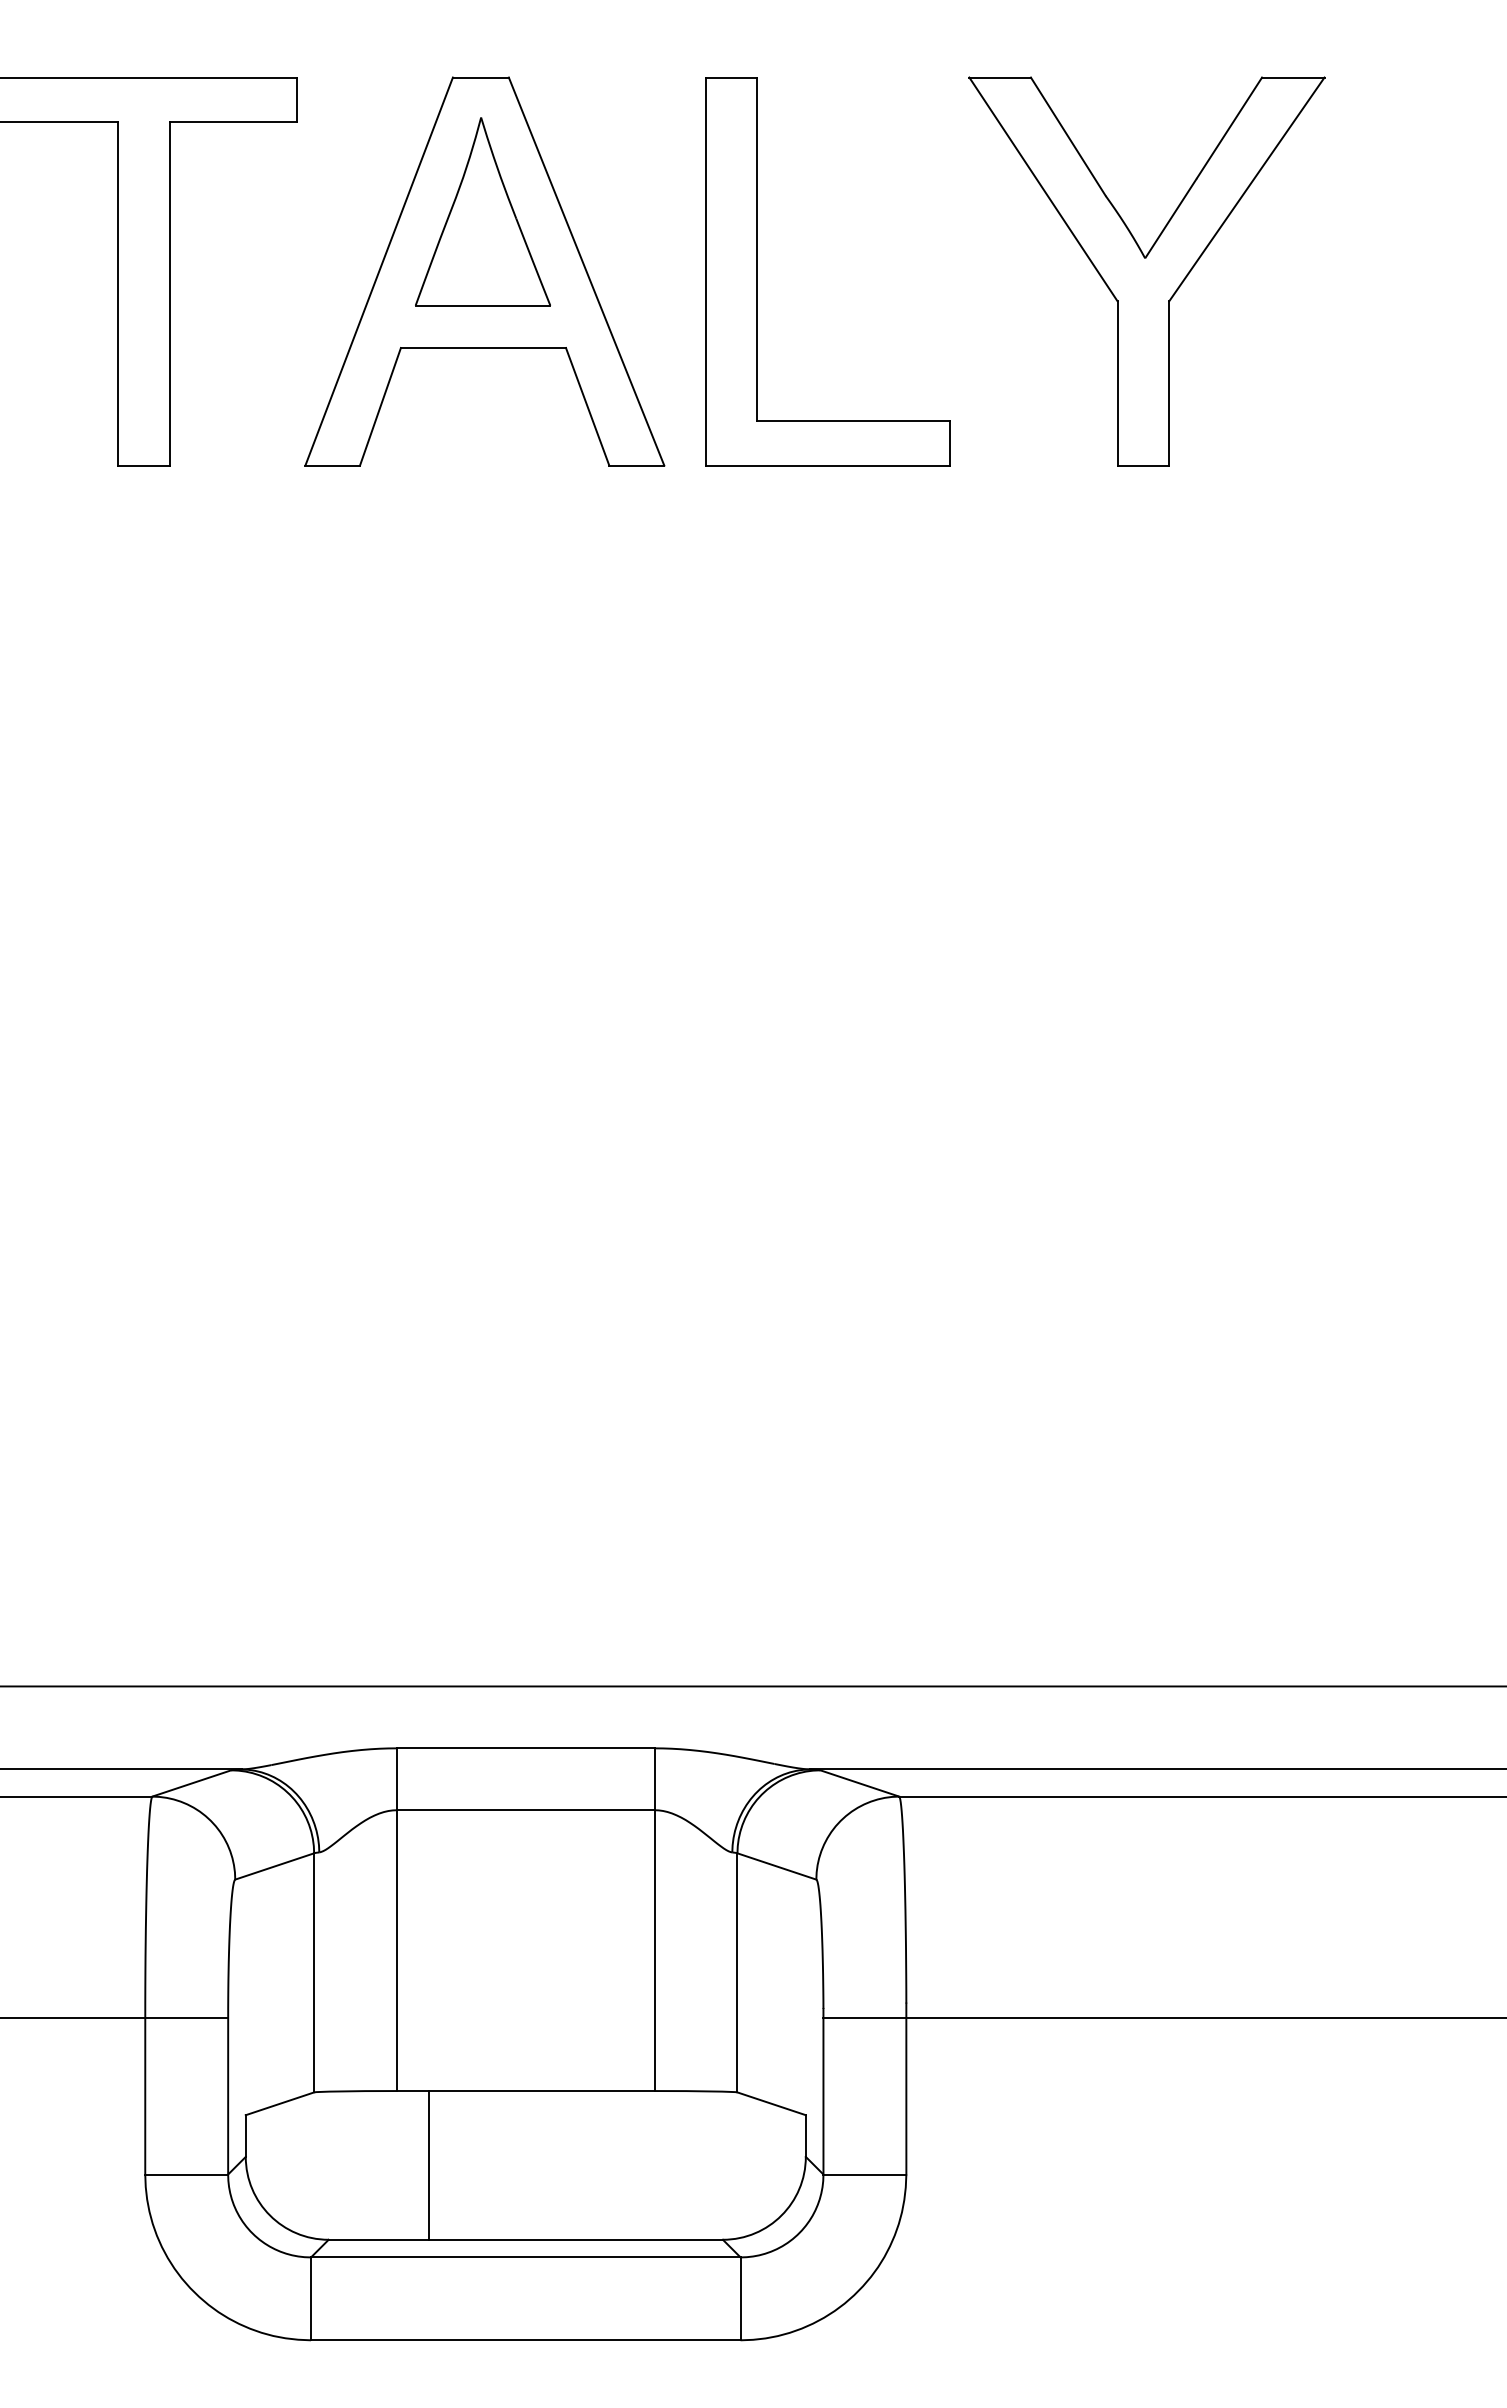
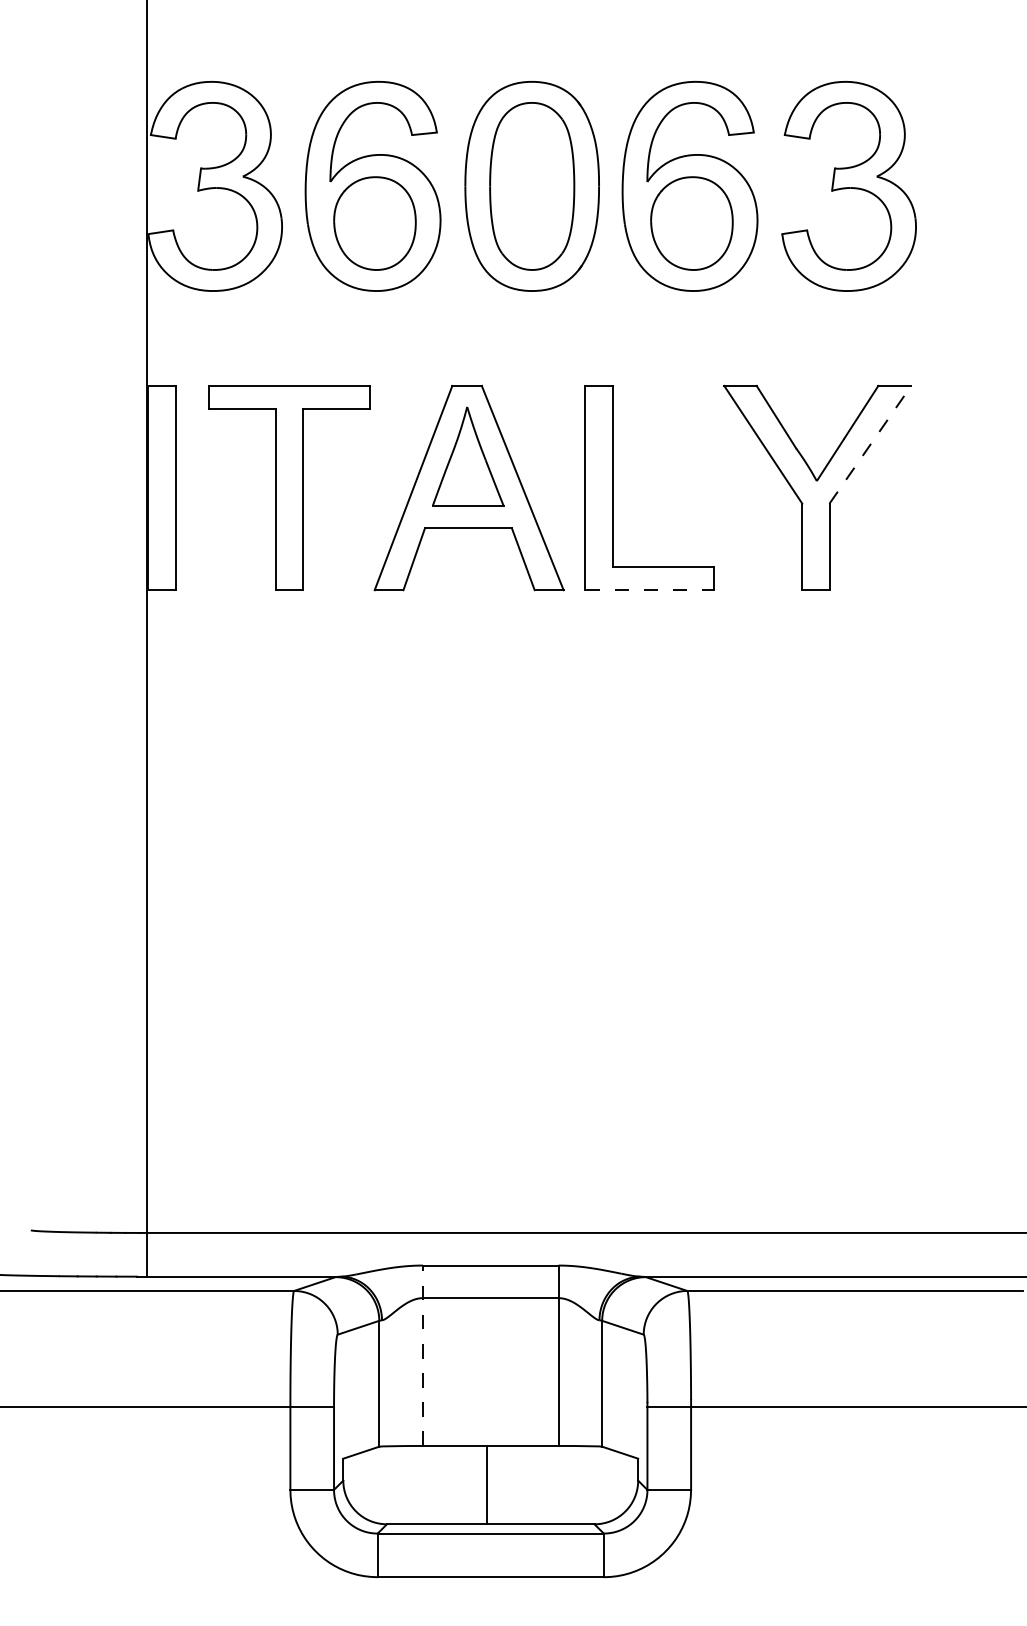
line: (1247, 188) -> (870, 444), solid -> dashed
line: (829, 466) -> (650, 590), solid -> dashed
line: (396, 1919) -> (422, 1355), solid -> dashed
line: (428, 2164) -> (486, 1484), moved

